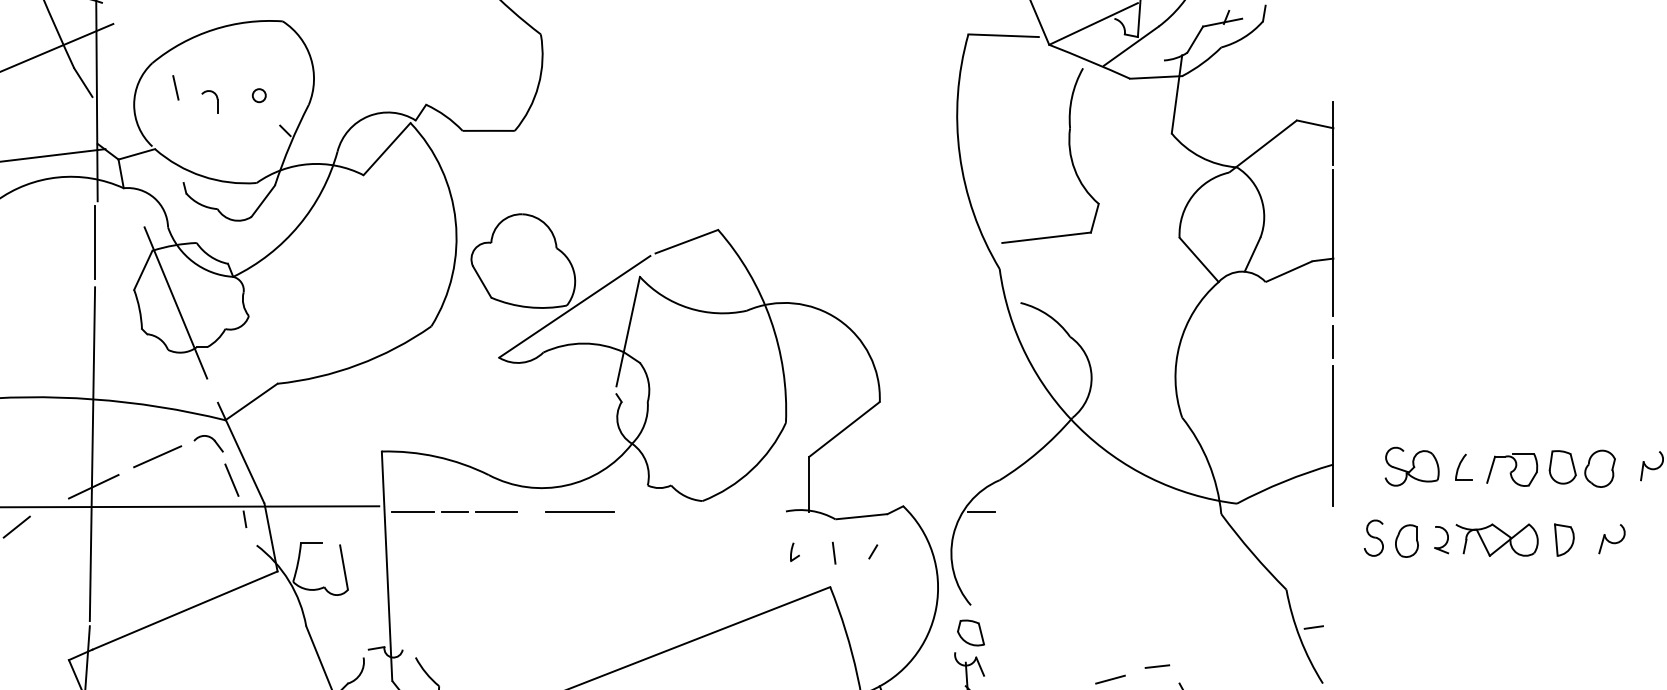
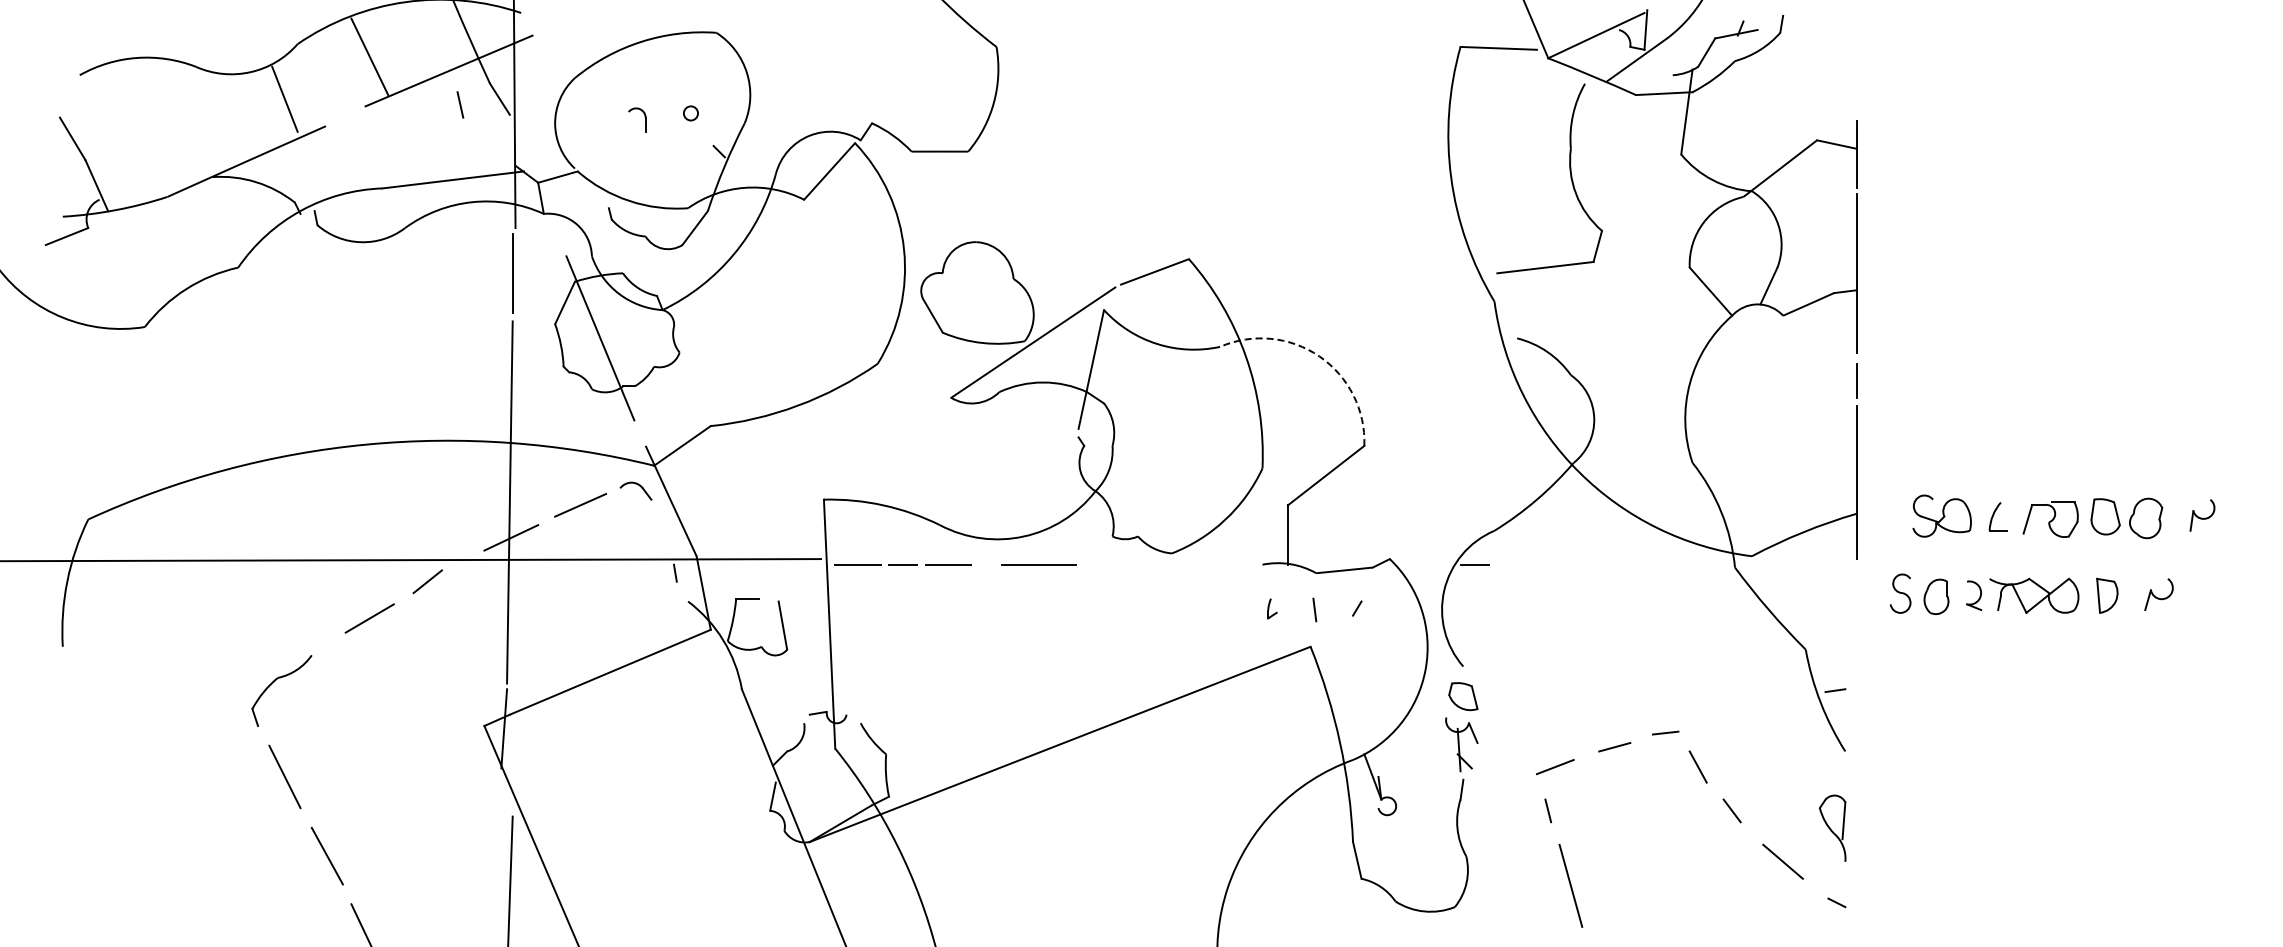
line: (175, 87) -> (460, 104), moved
arc: (838, 319) -> (1319, 356), solid -> dashed
line: (232, 479) -> (661, 530), removed

